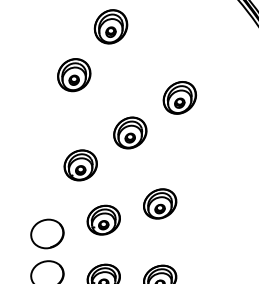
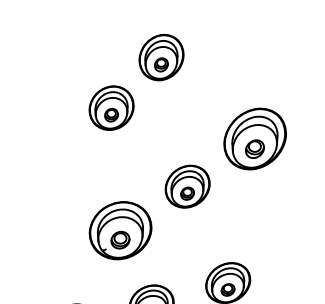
part: (110, 26) -> (160, 57), moved
part: (179, 97) -> (254, 138), size x1.4
part: (80, 165) -> (120, 230), size x1.4

